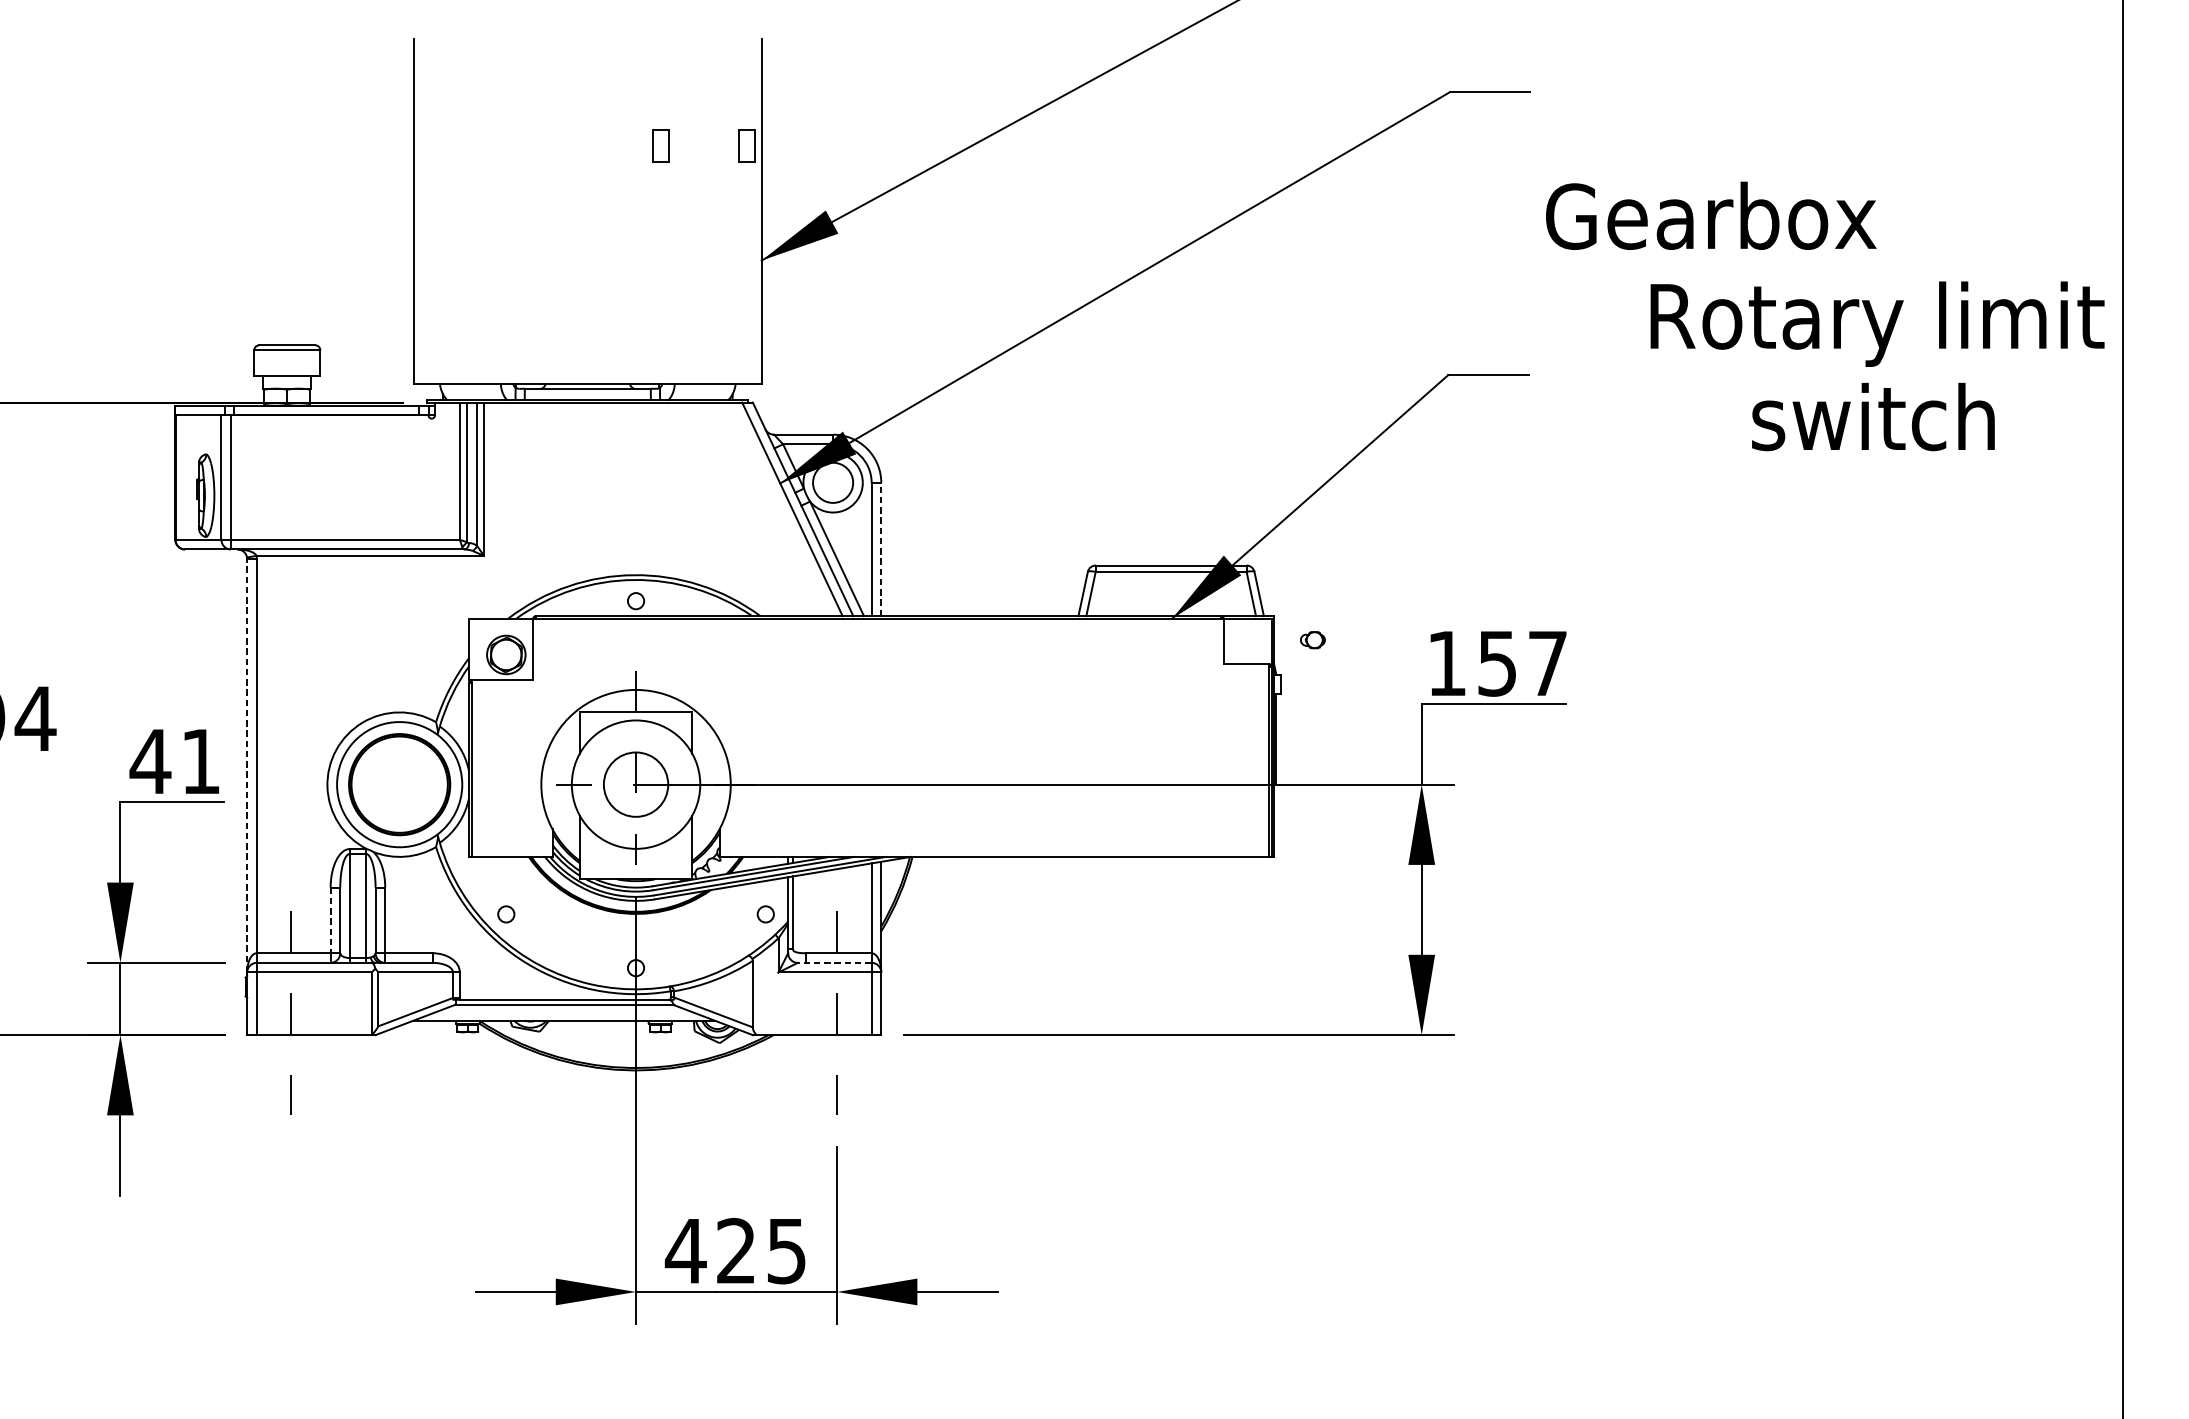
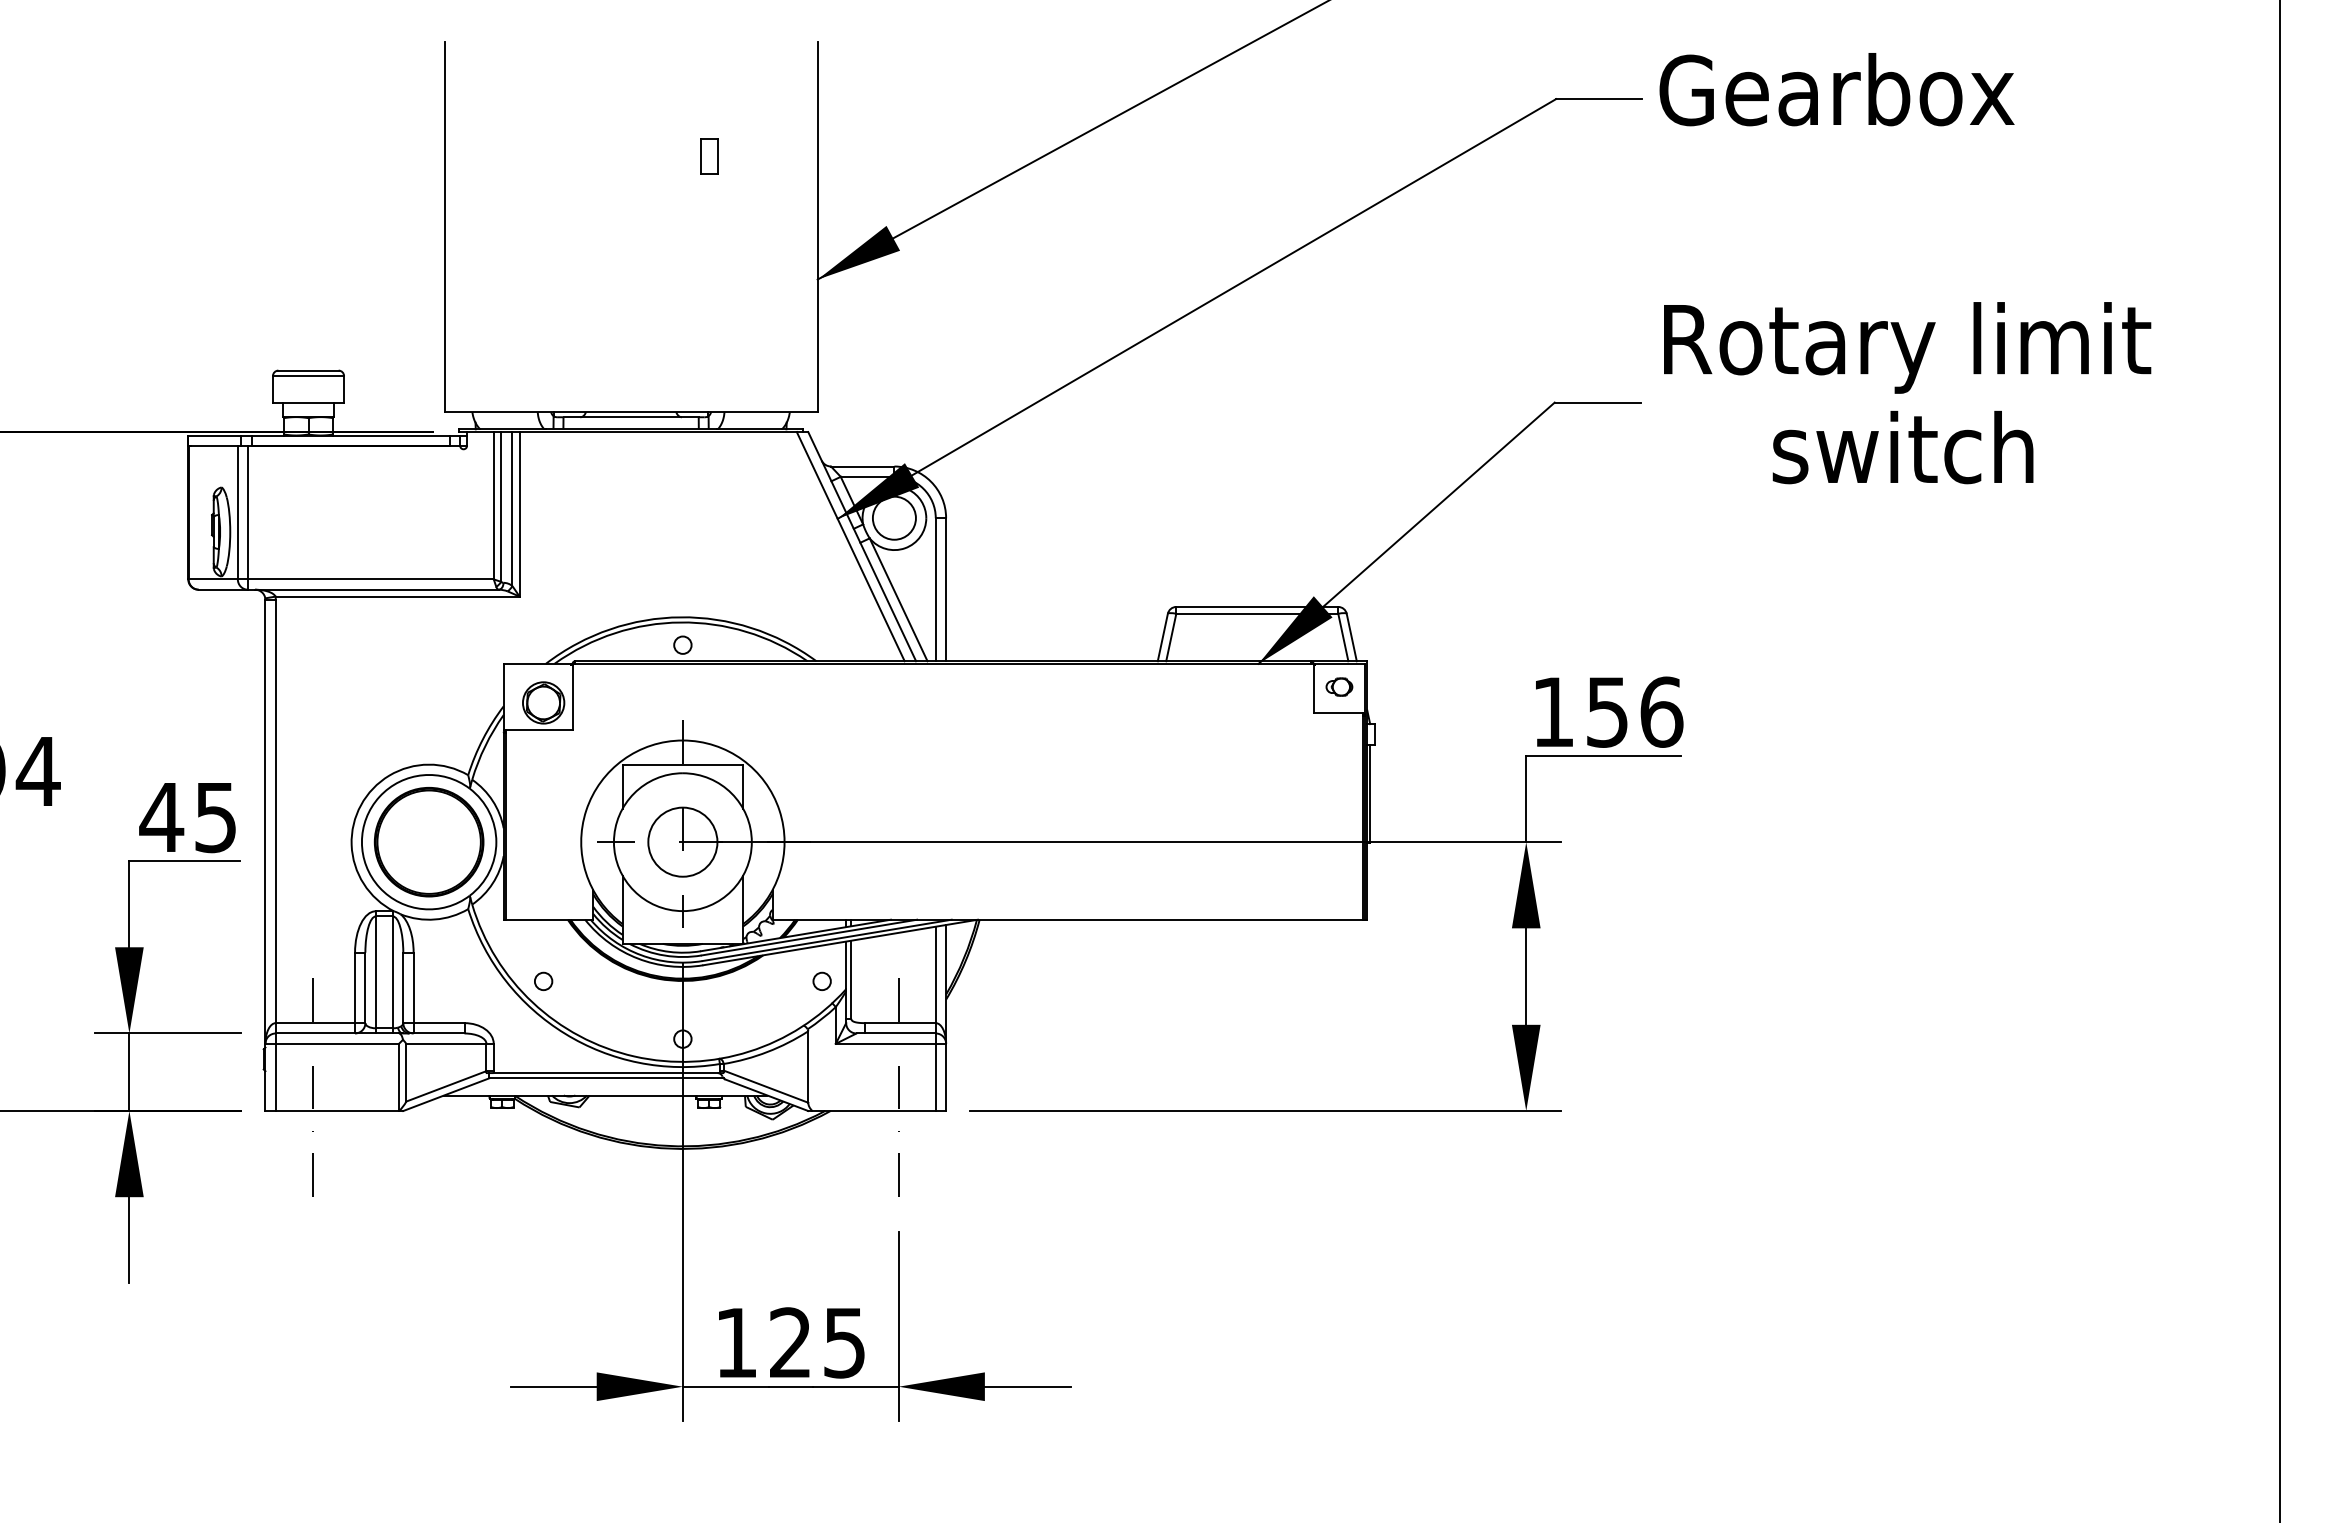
part: (747, 145) -> (802, 156), removed
text: (1710, 215) -> (1836, 89), moved
text: (1877, 366) -> (1907, 393), moved
line: (881, 549) -> (946, 589), dashed -> solid
part: (1312, 639) -> (1339, 686), moved
text: (1547, 662) -> (1661, 711), 157 -> 156
text: (200, 762) -> (215, 818), 41 -> 45
line: (247, 765) -> (265, 821), dashed -> solid
line: (331, 920) -> (355, 988), dashed -> solid
line: (835, 962) -> (896, 1033), dashed -> solid
text: (685, 1250) -> (735, 1342), 425 -> 125

